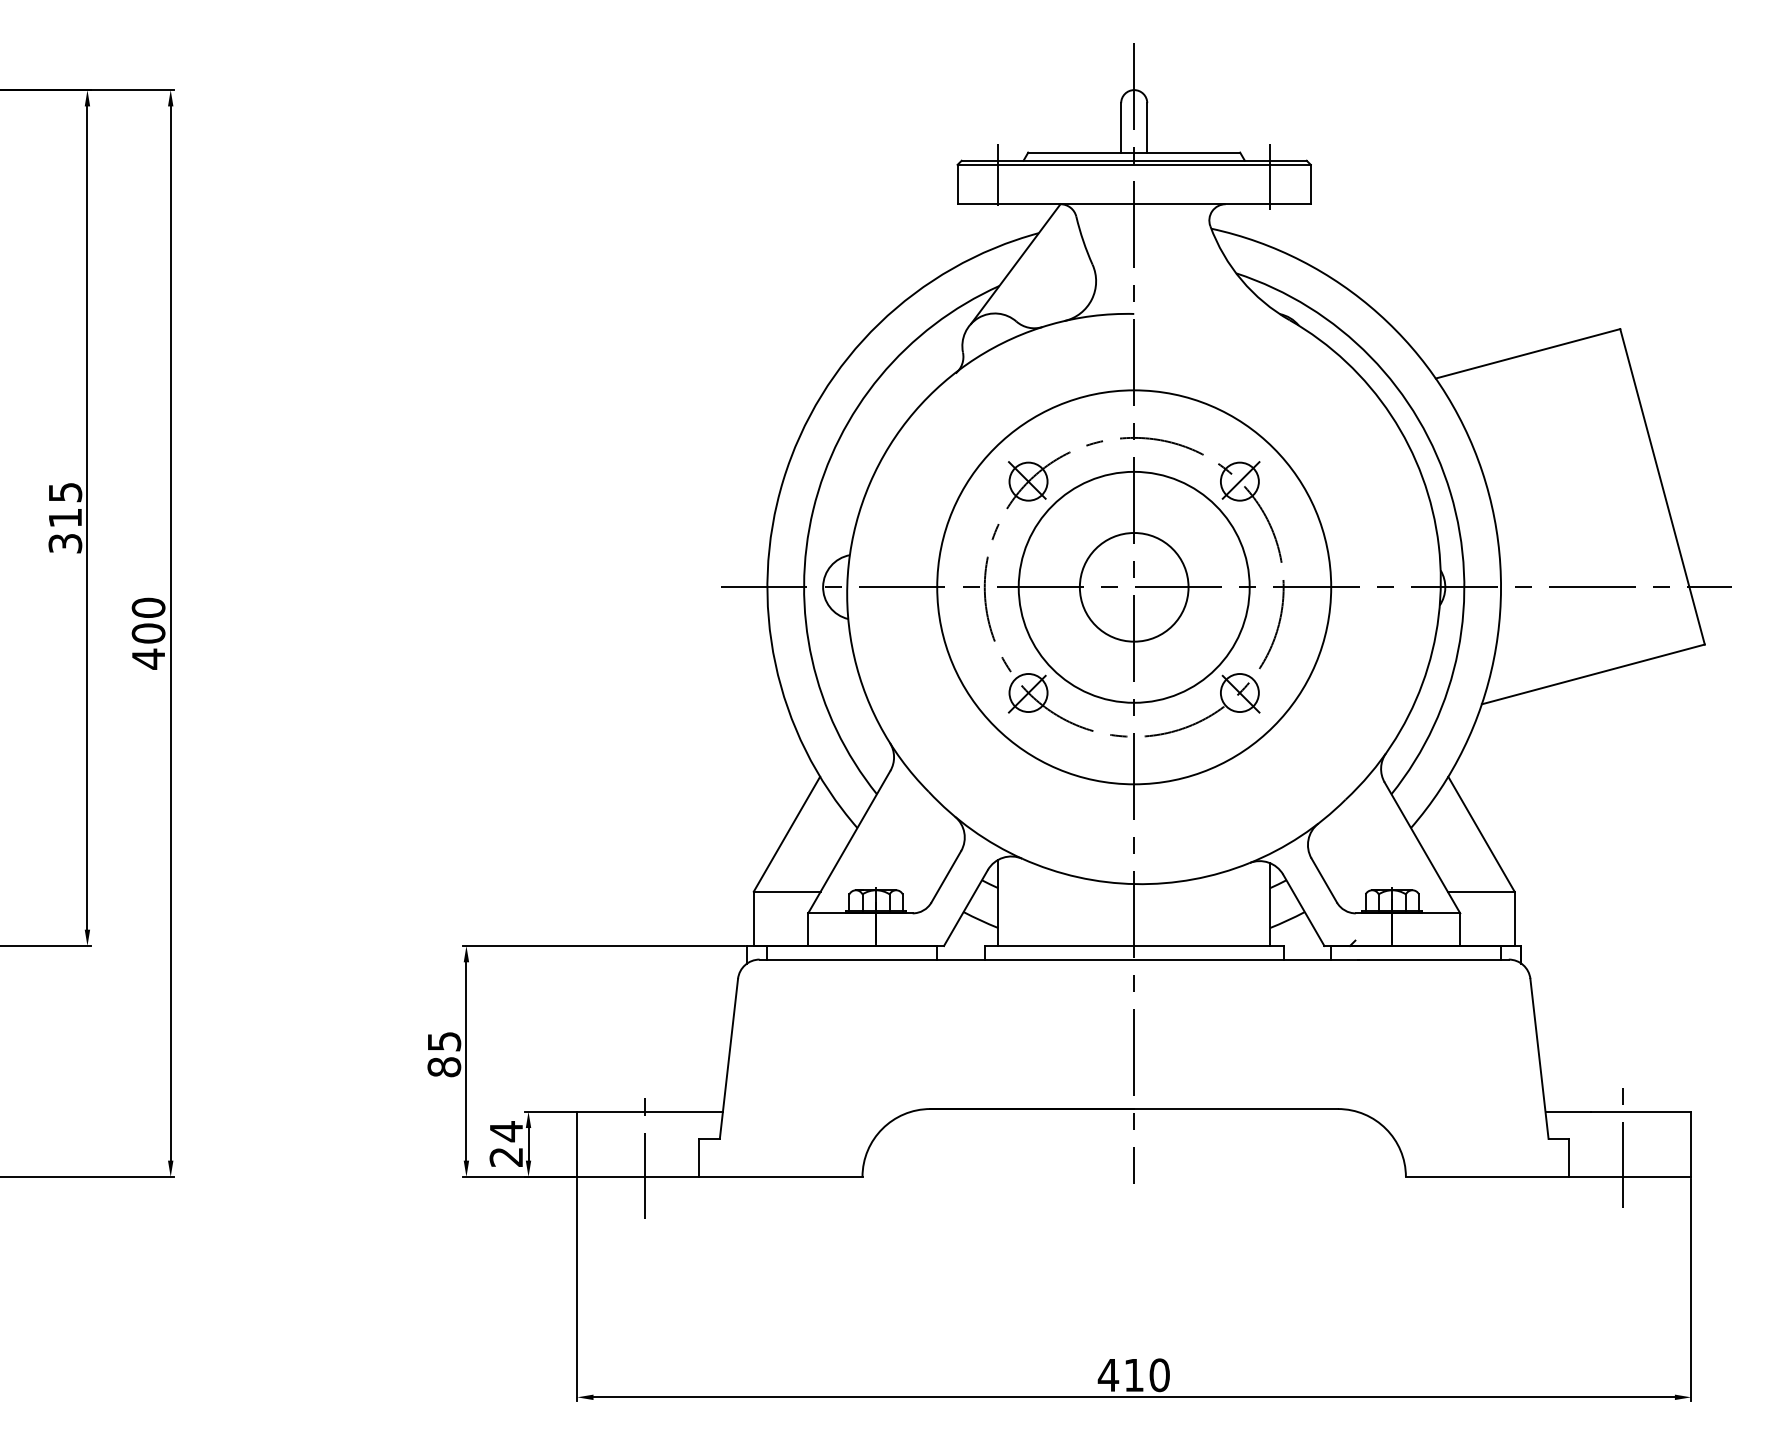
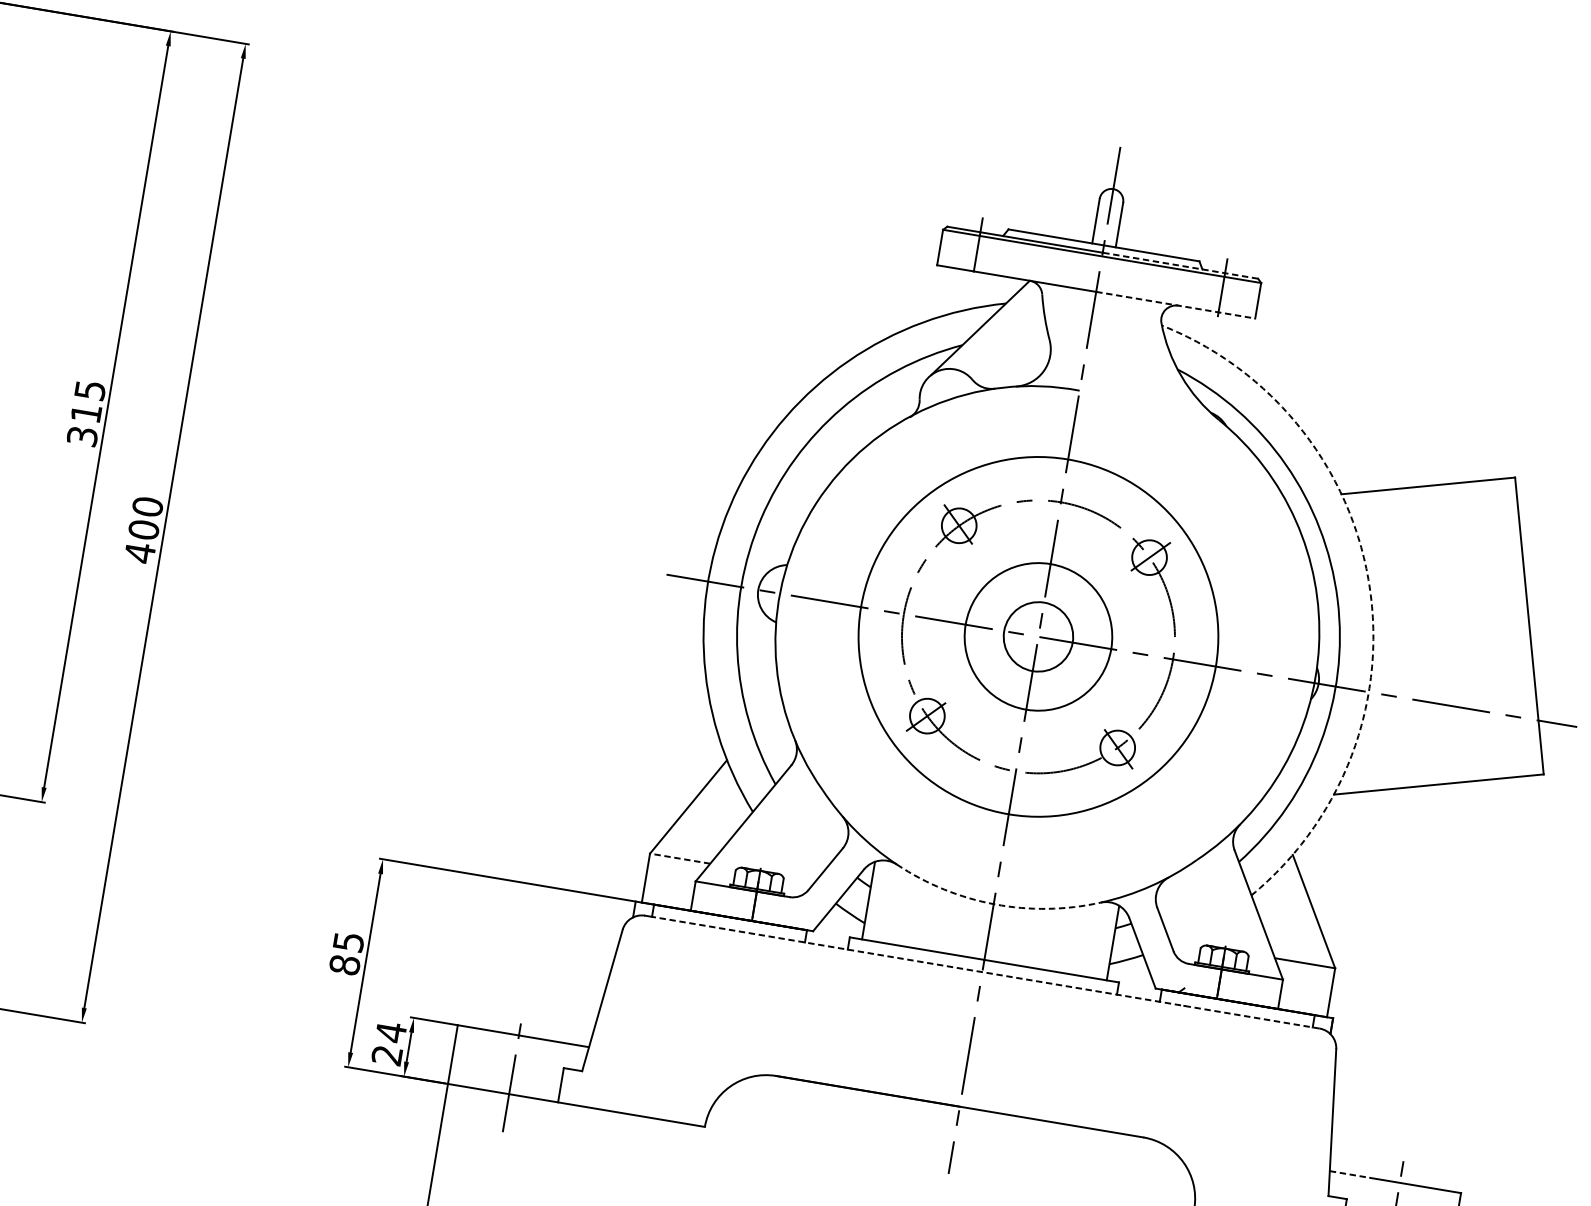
line: (1219, 160) -> (1179, 265), solid -> dashed
line: (1223, 204) -> (1176, 305), solid -> dashed
arc: (1482, 471) -> (1369, 585), solid -> dashed
circle: (1133, 586) -> (1037, 636), size x0.7
circle: (1133, 587) -> (1037, 636), size x0.7
arc: (1135, 884) -> (994, 904), solid -> dashed
line: (786, 891) -> (679, 858), solid -> dashed
line: (1138, 959) -> (986, 972), solid -> dashed
line: (1568, 1111) -> (1350, 1174), solid -> dashed

